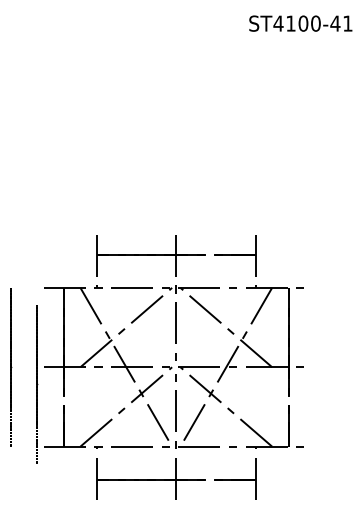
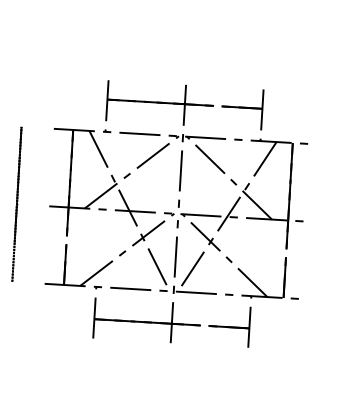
line: (37, 384) -> (41, 222), removed

